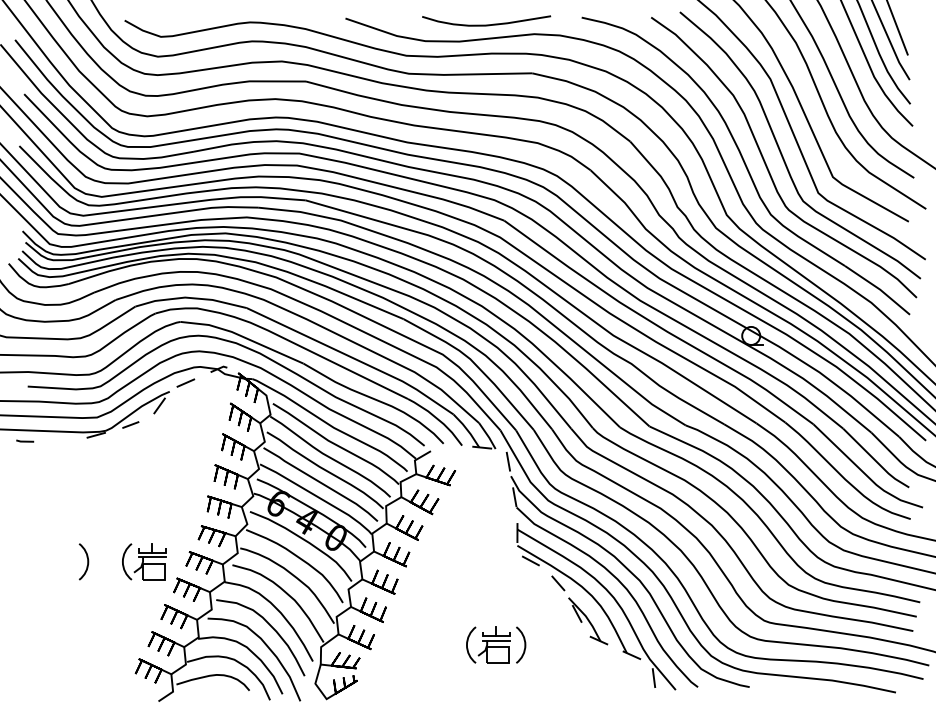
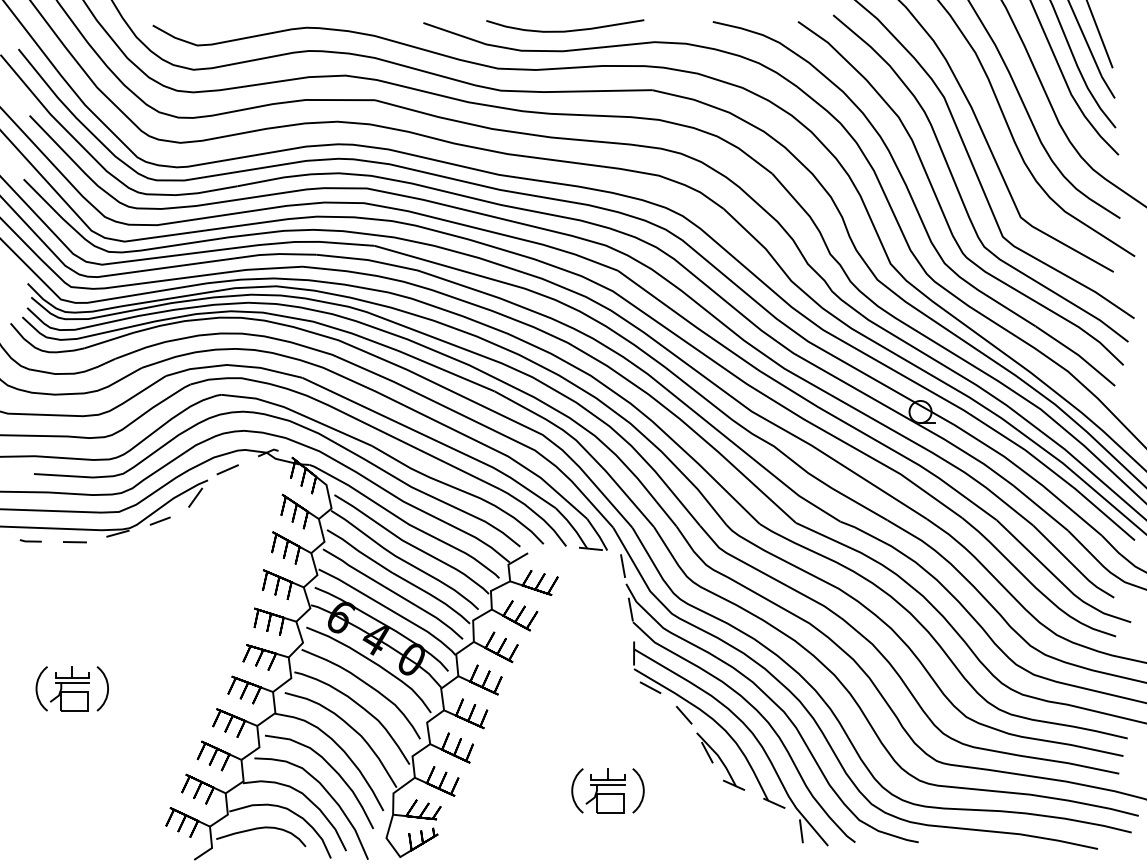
curve: (486, 24) -> (565, 30), moved
line: (60, 442) -> (74, 542), added
part: (144, 561) -> (62, 688), moved

